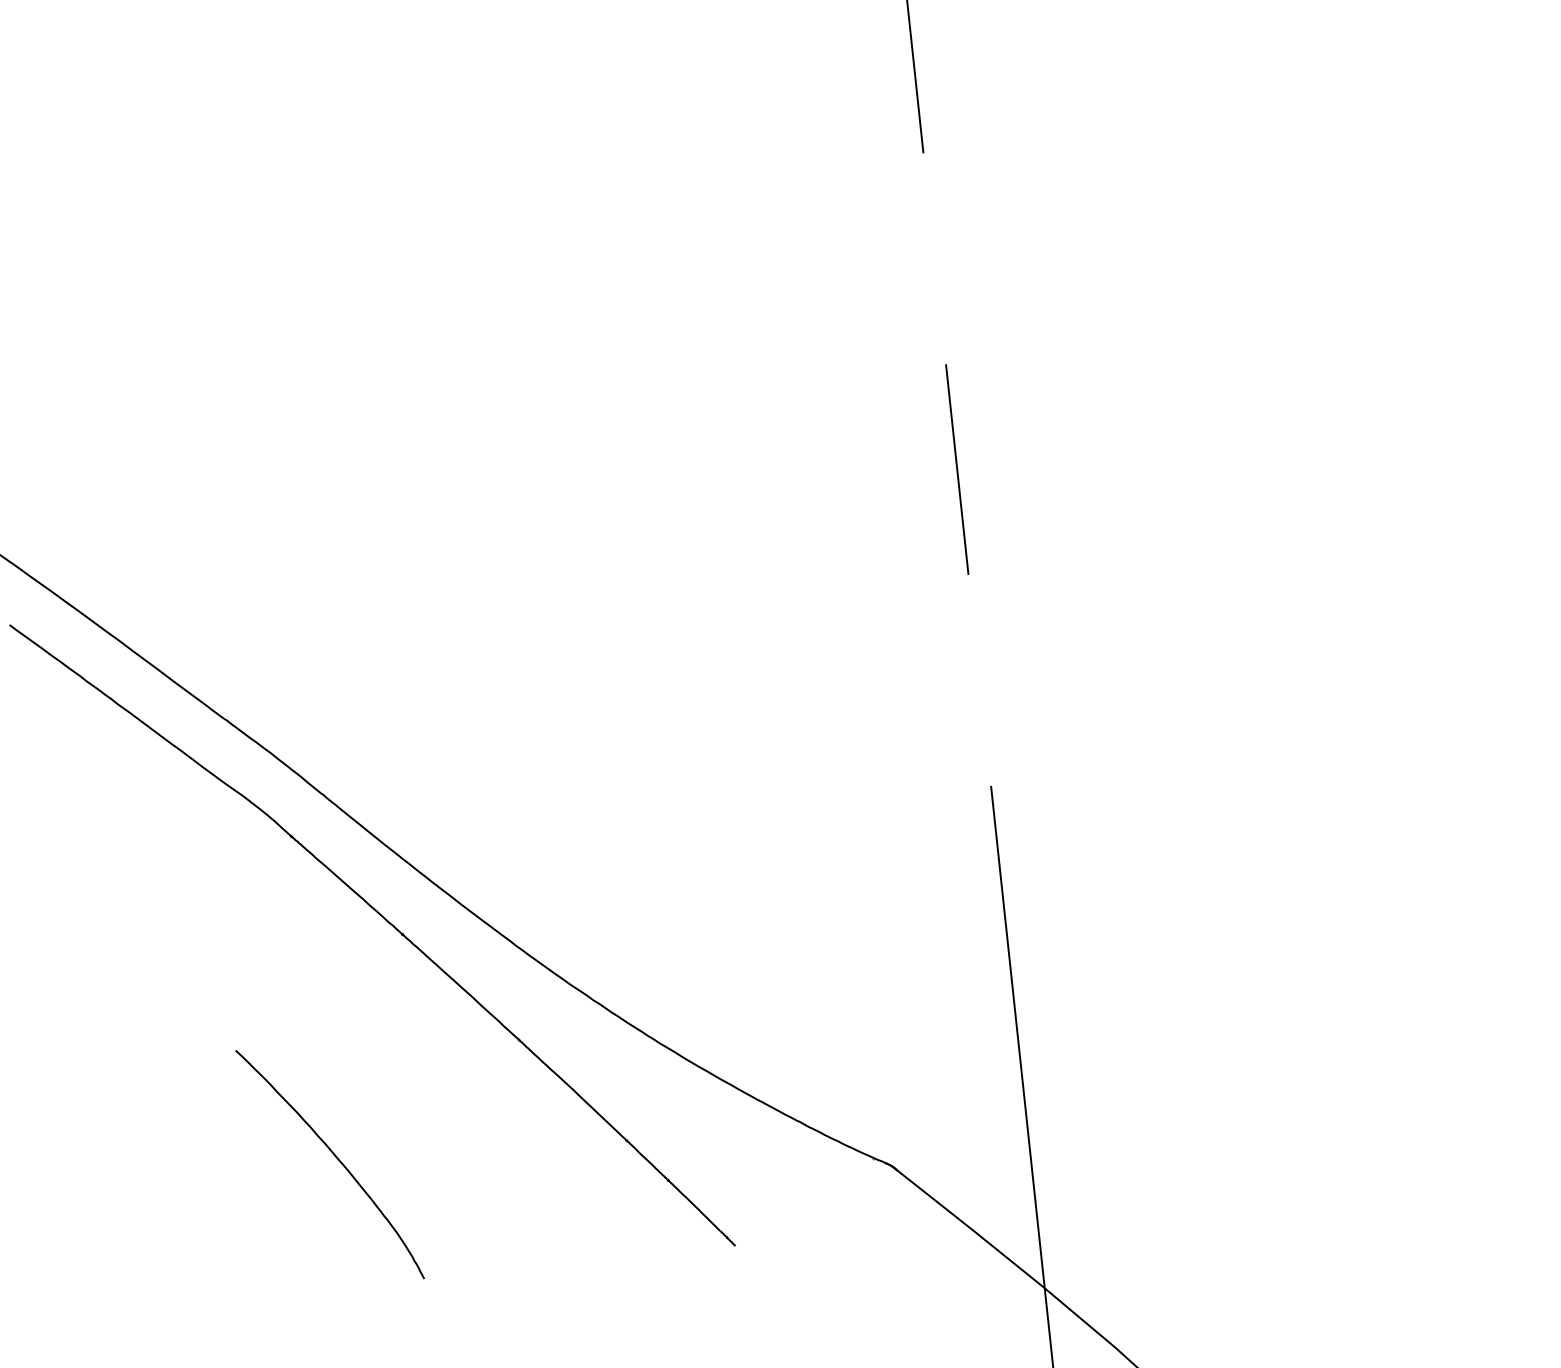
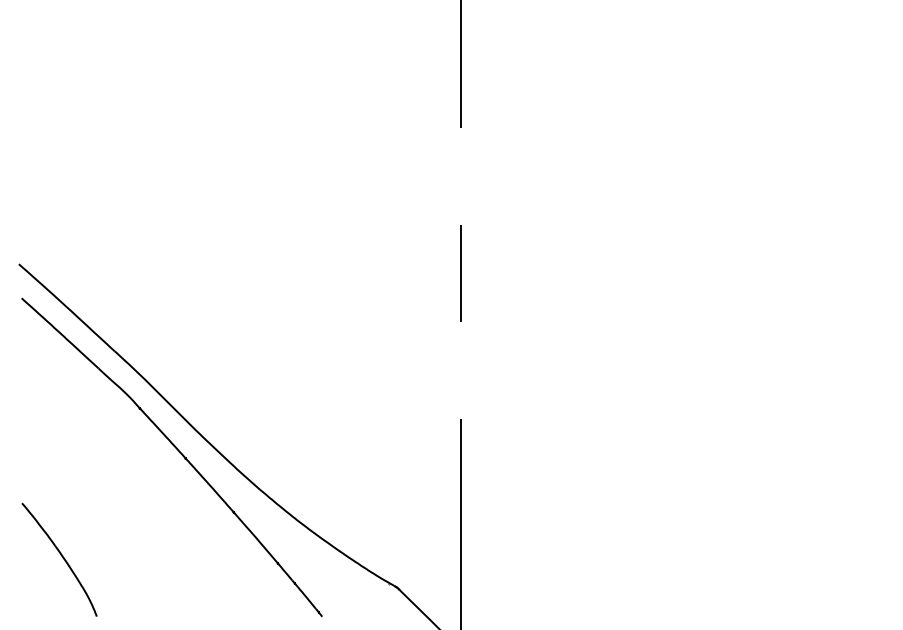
curve: (336, 1161) -> (62, 558), moved

